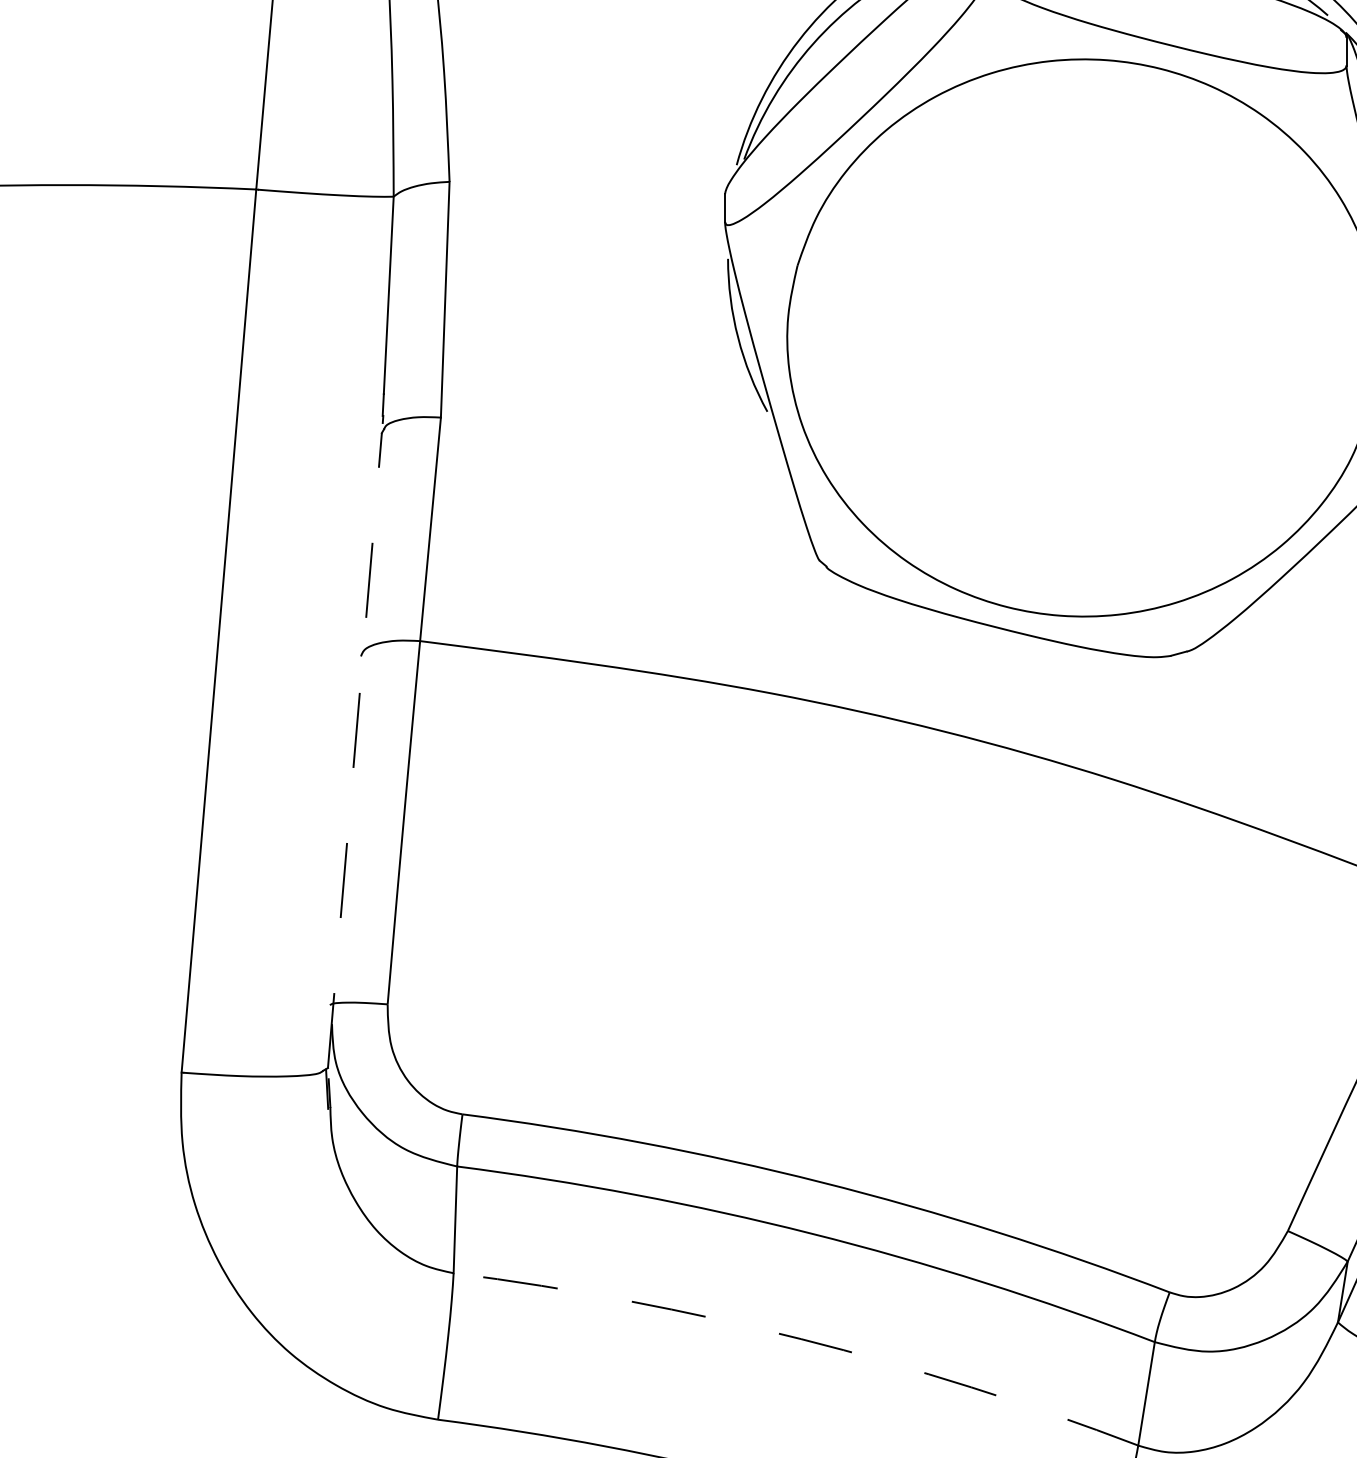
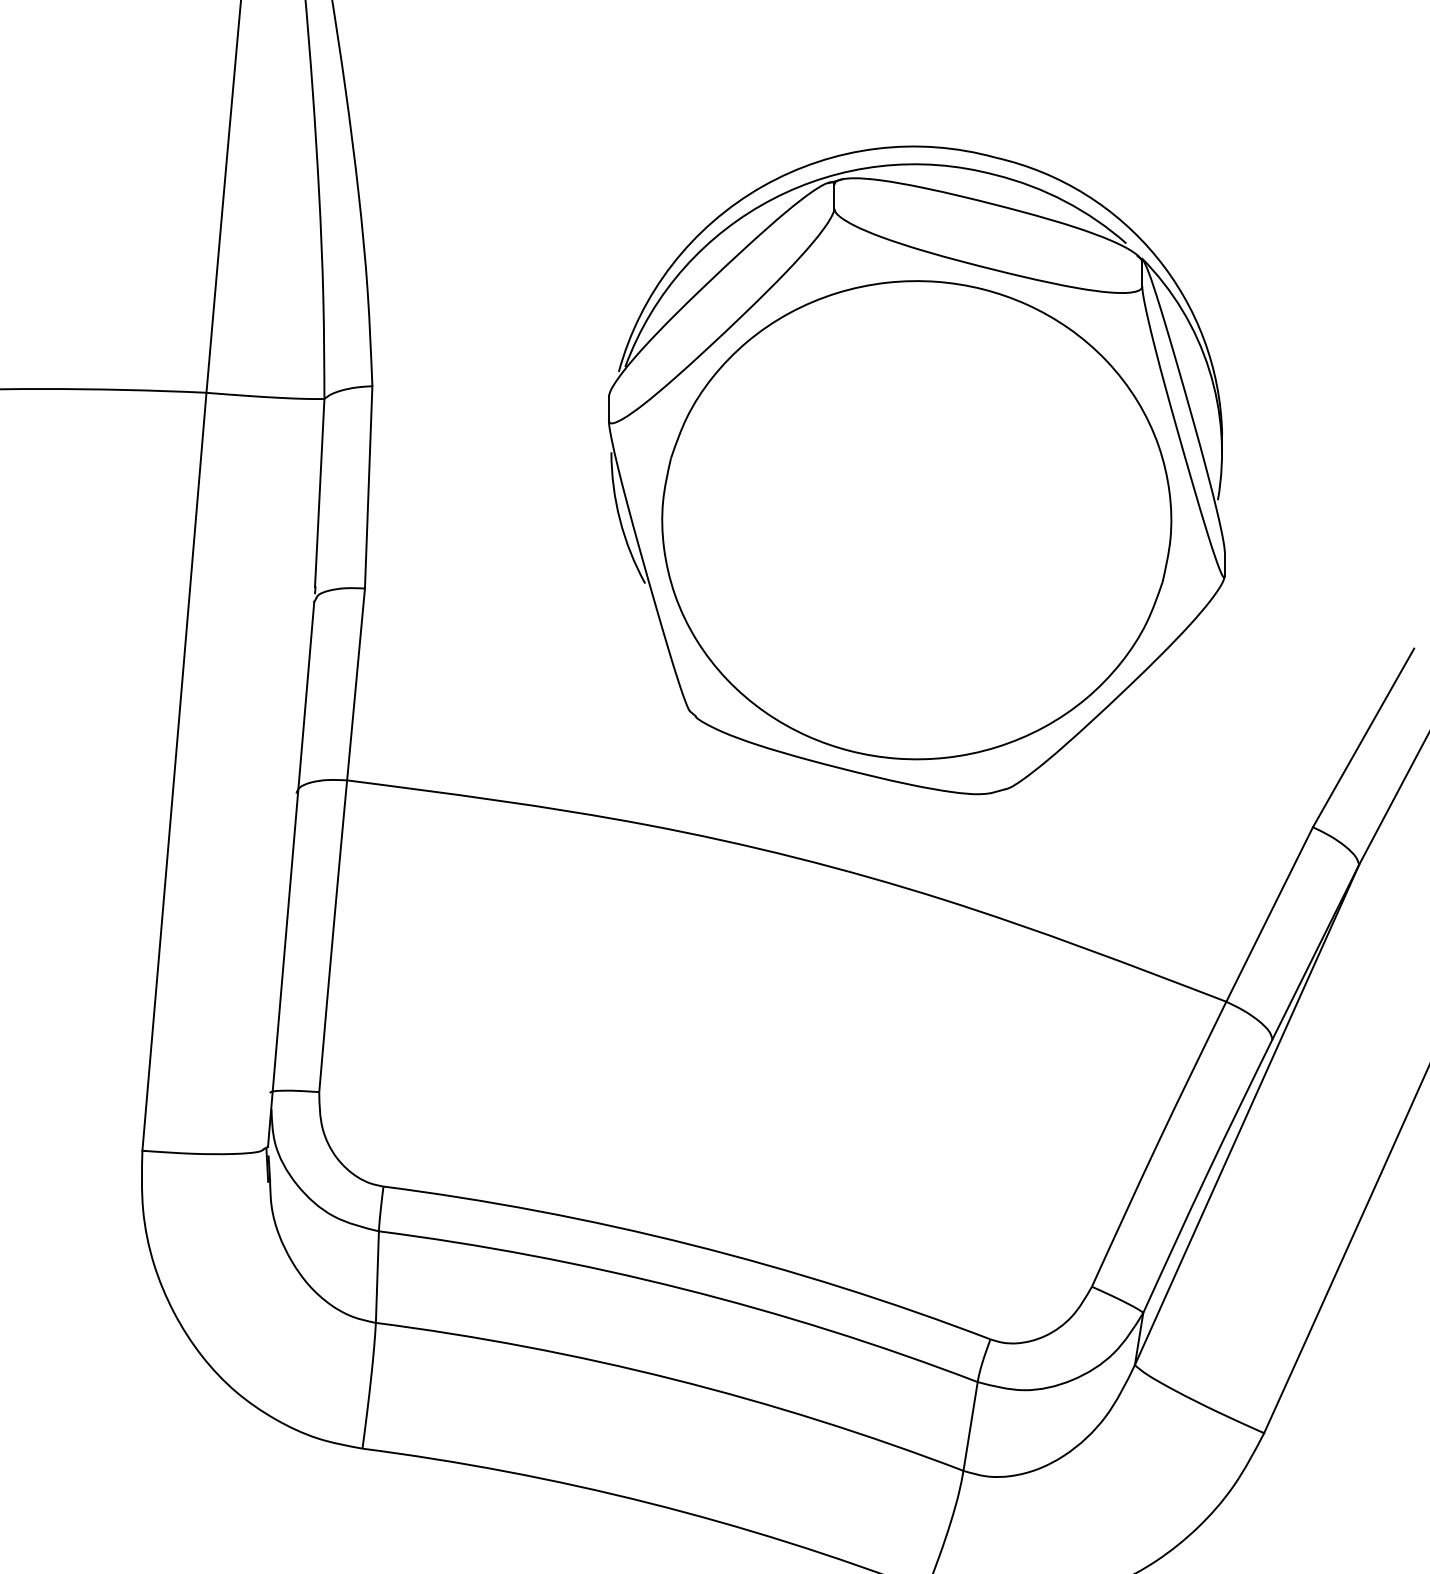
line: (355, 750) -> (291, 874), dashed -> solid
arc: (801, 1339) -> (674, 1379), dashed -> solid

